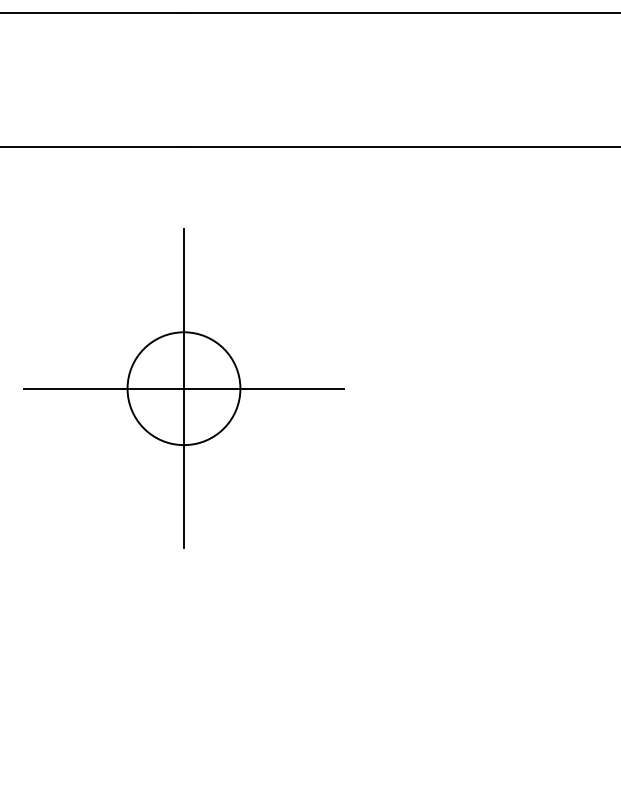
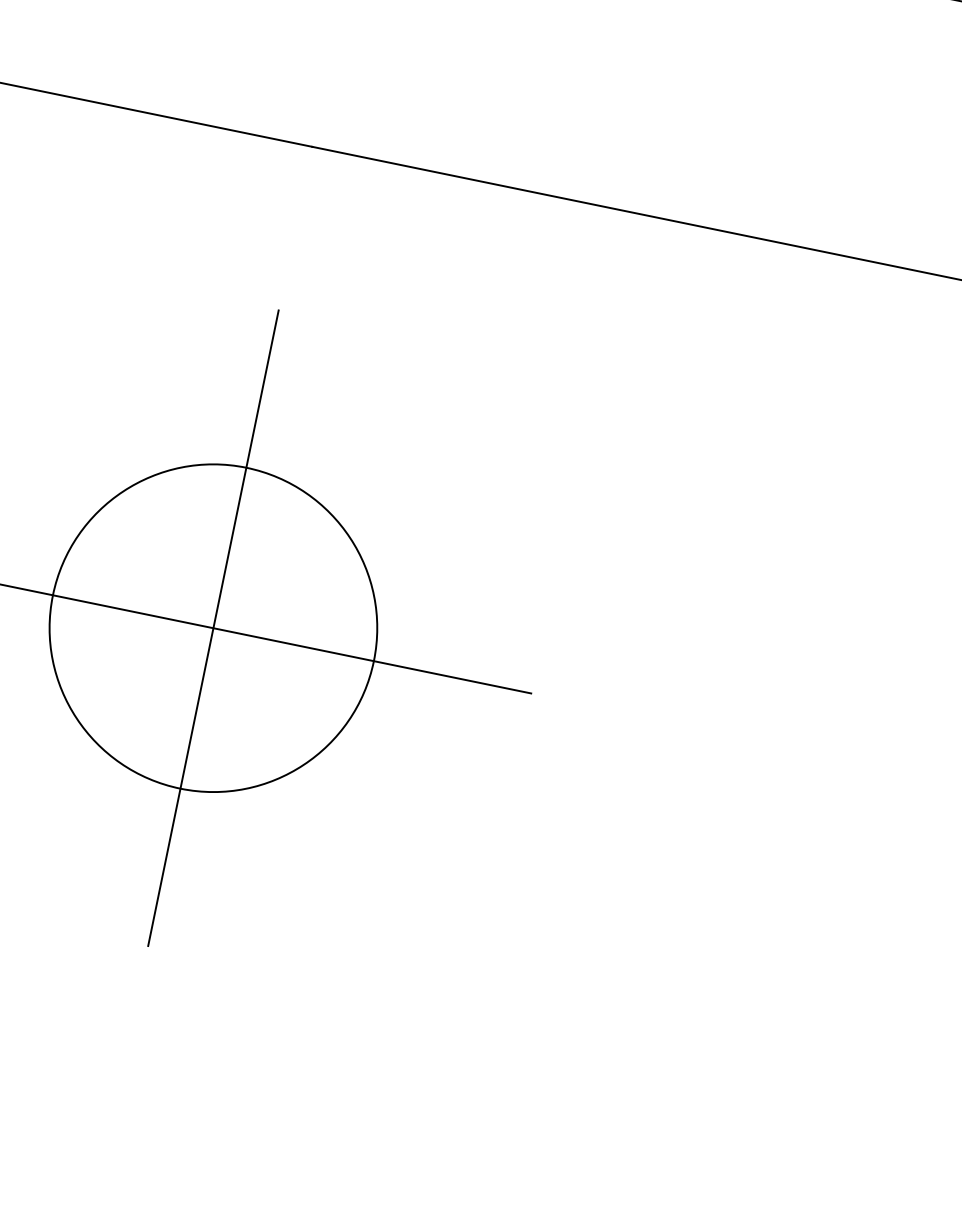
circle: (183, 388) -> (212, 627), size x1.43

